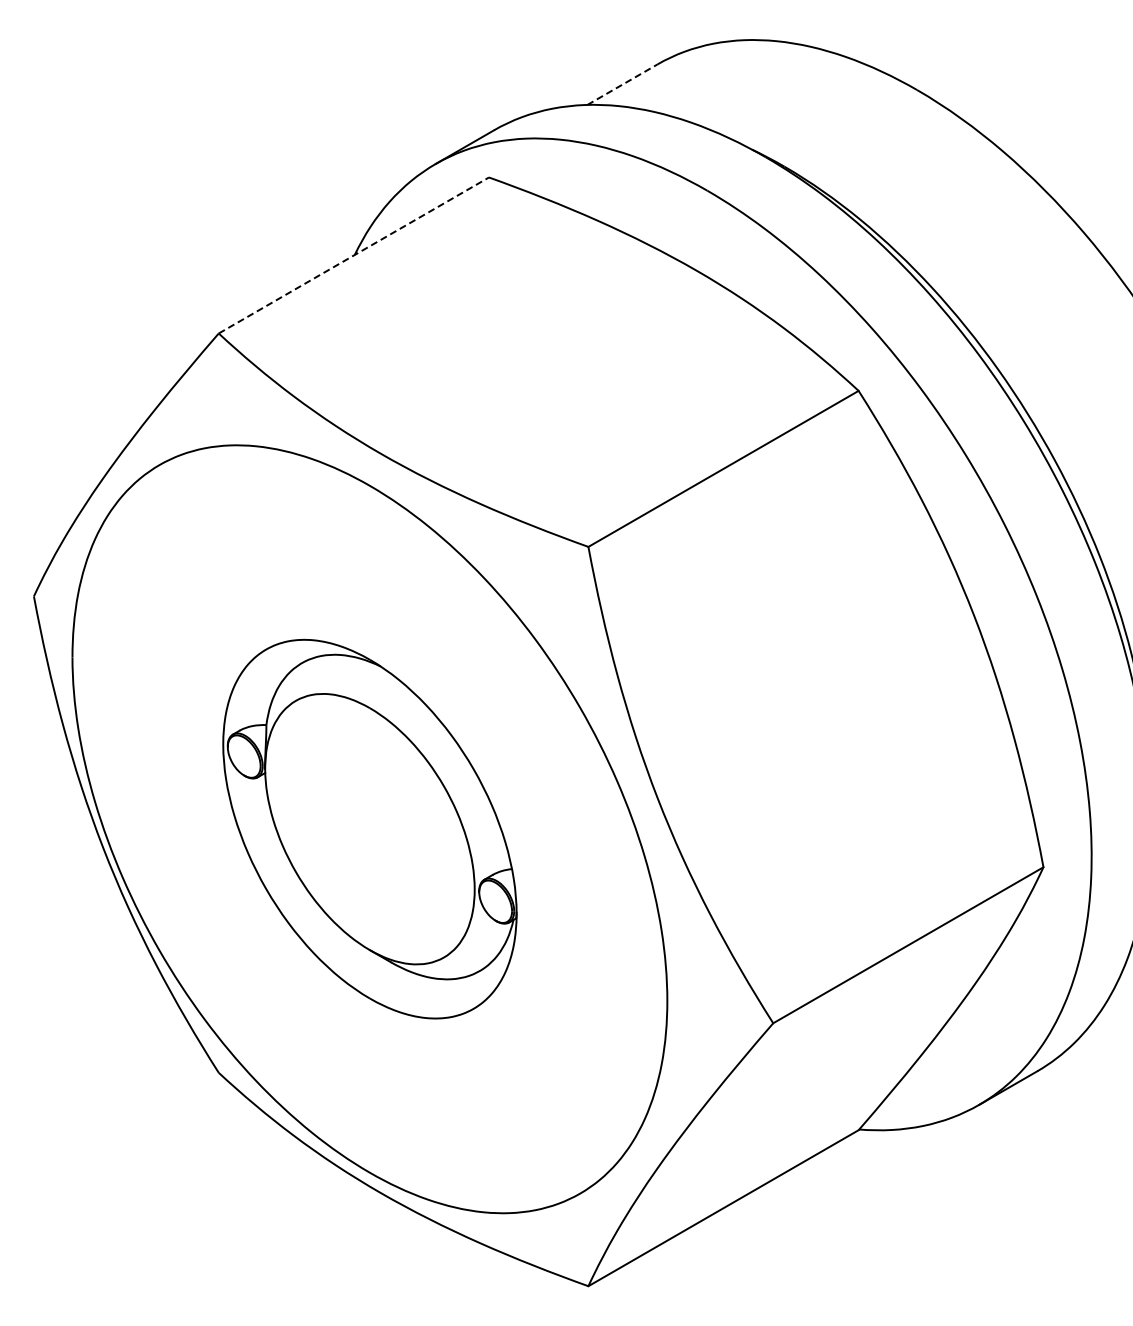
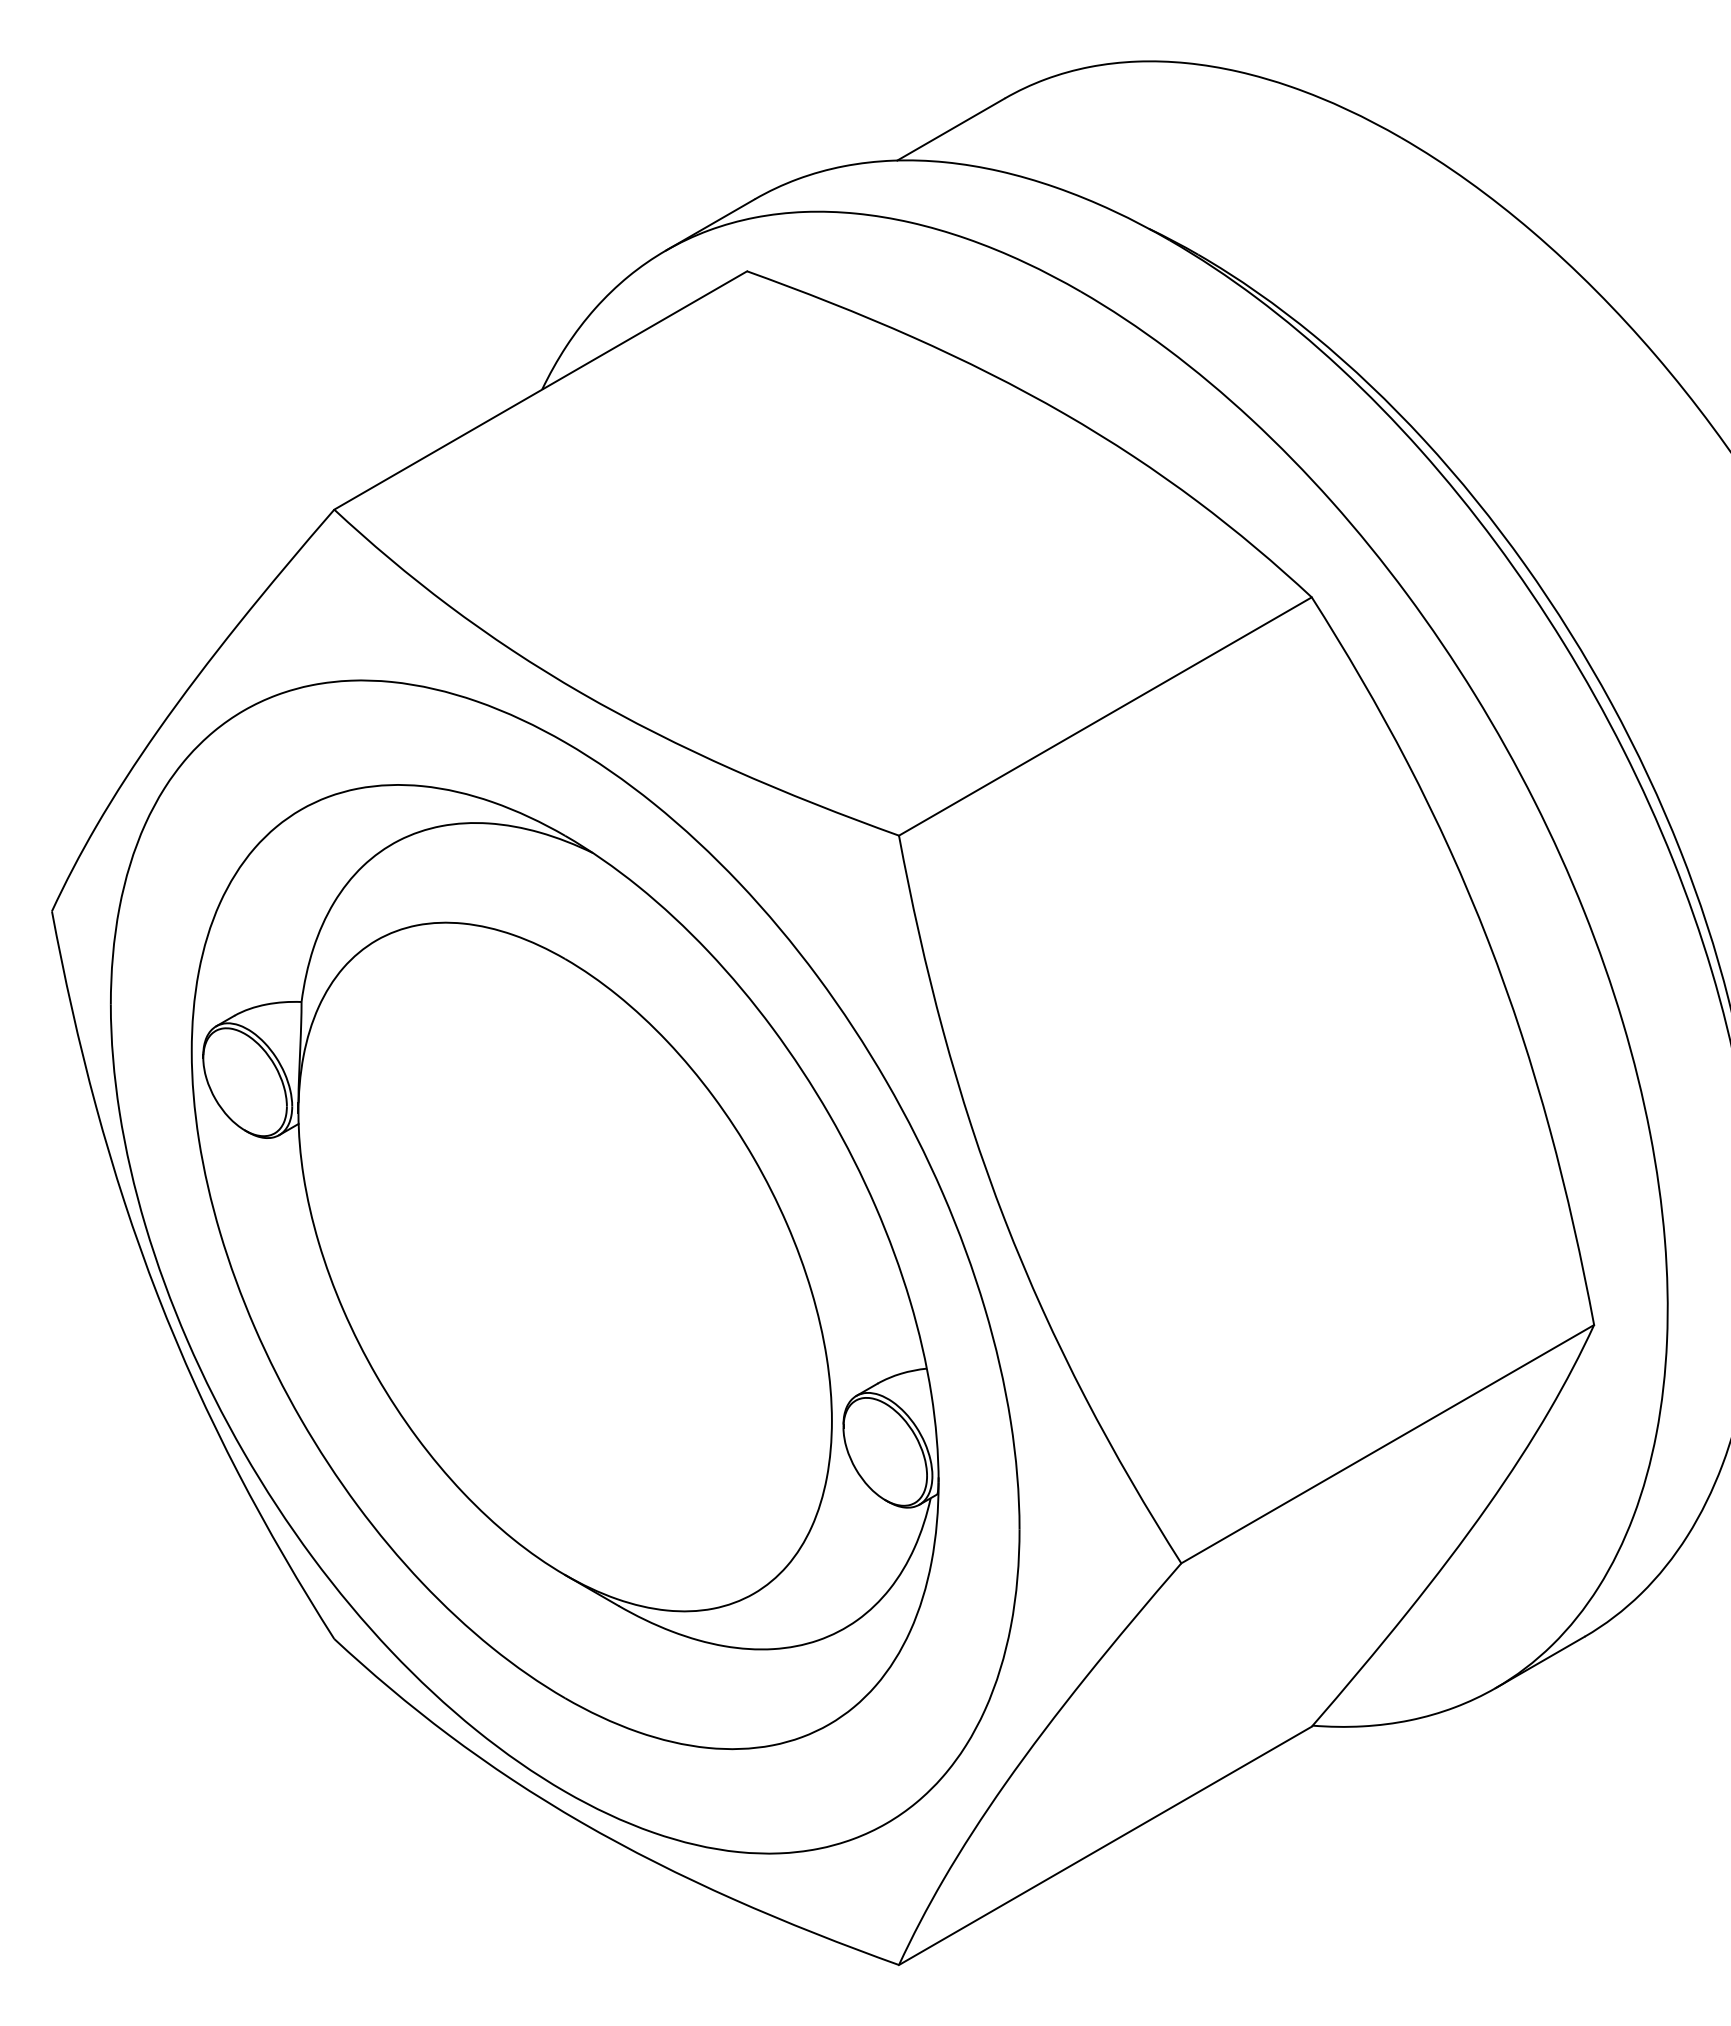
line: (622, 84) -> (951, 129), dashed -> solid
line: (354, 255) -> (541, 390), dashed -> solid
part: (369, 828) -> (564, 1265), size x1.67

